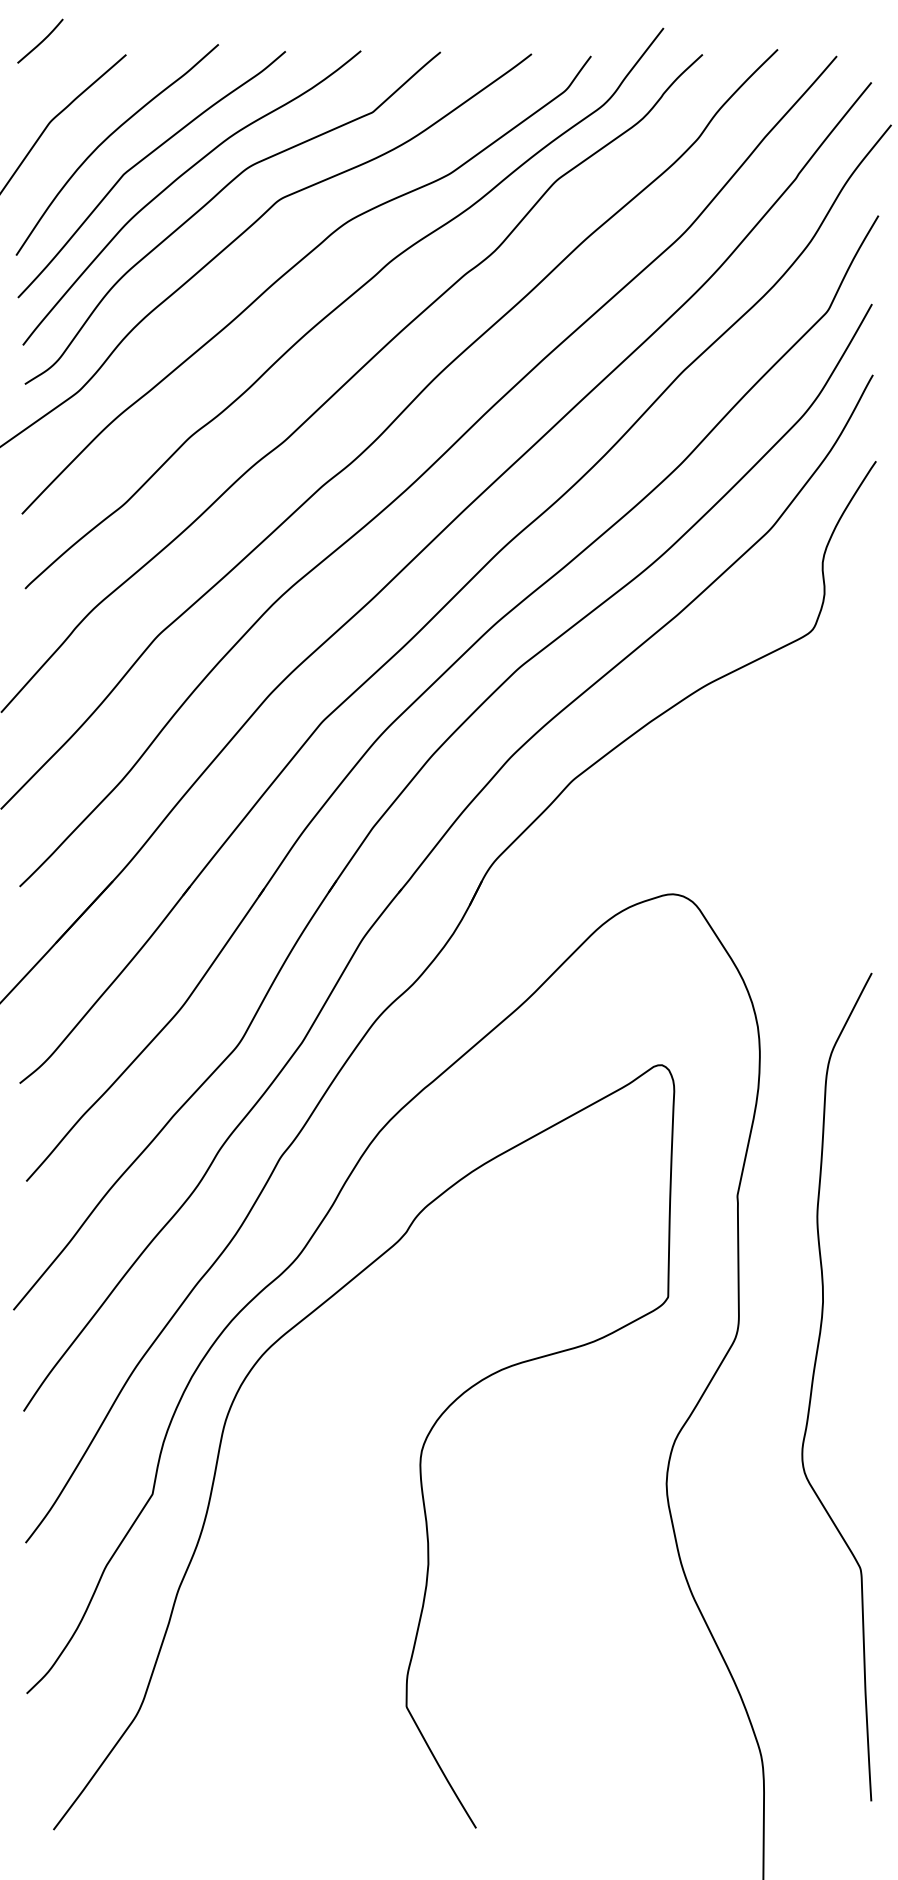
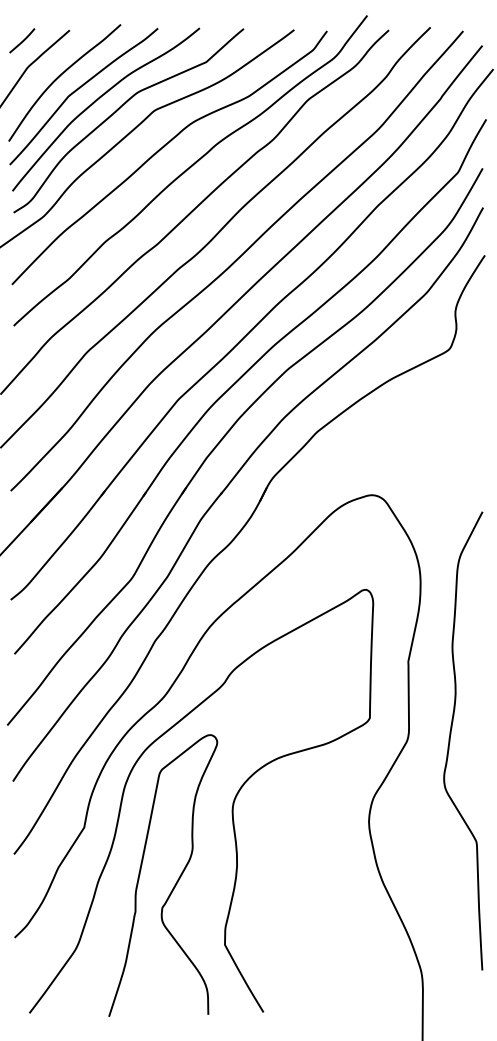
line: (40, 40) -> (22, 40), moved
curve: (815, 1377) -> (451, 735), moved
curve: (315, 1597) -> (174, 884), added

